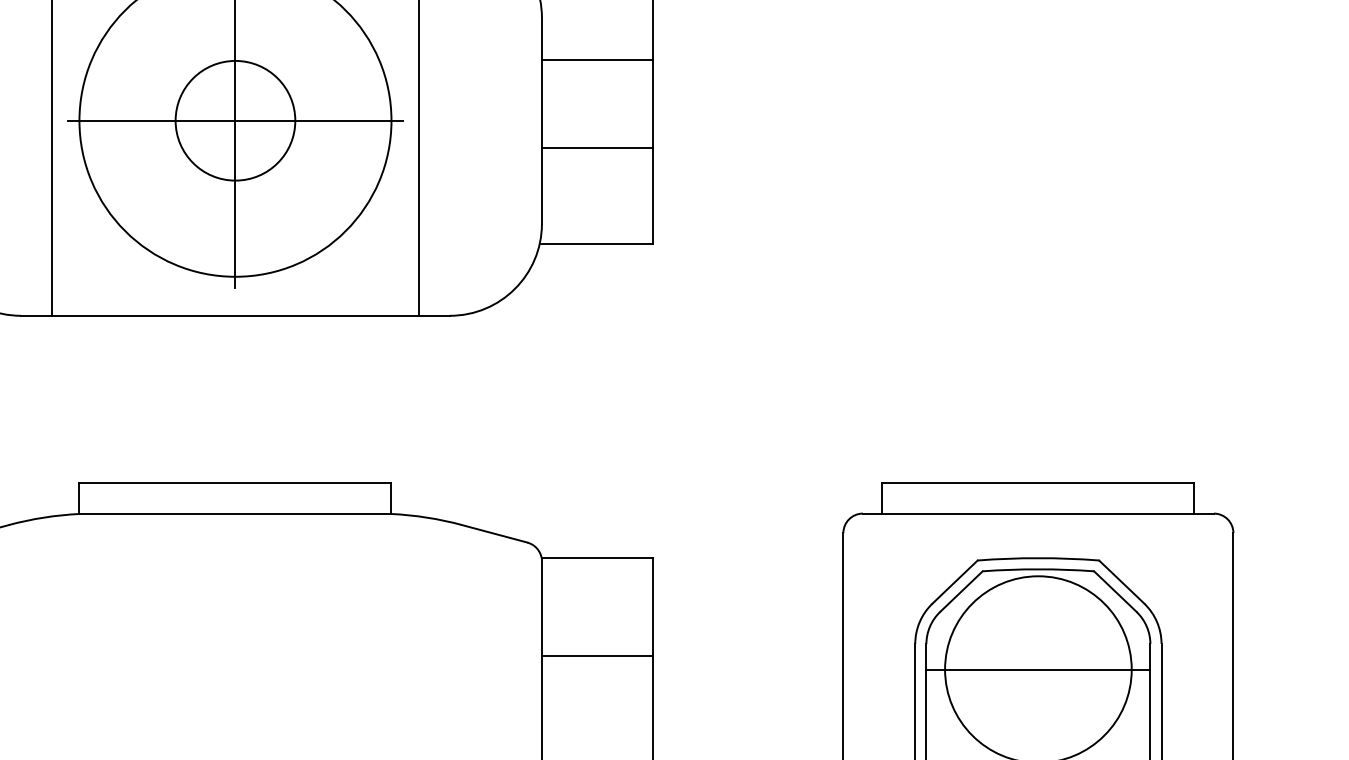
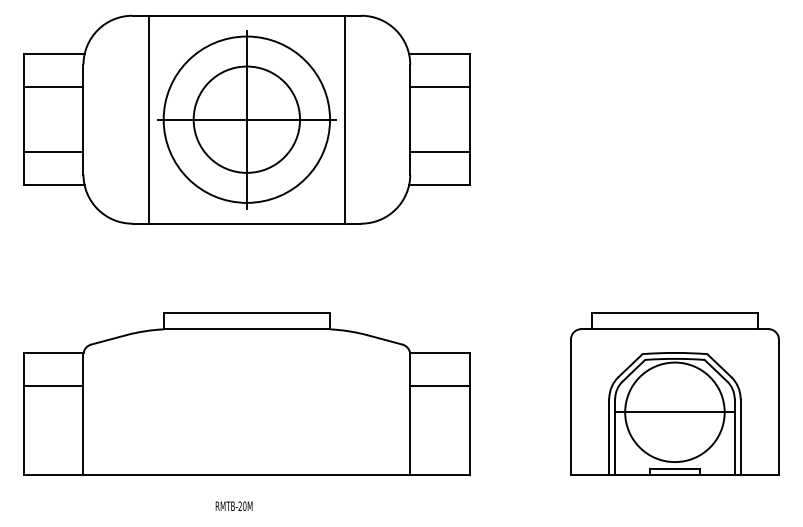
circle: (234, 120) -> (246, 119), size x1.67
line: (596, 148) -> (439, 152), moved
line: (596, 654) -> (439, 385), moved

